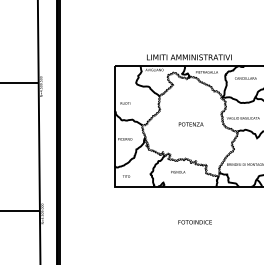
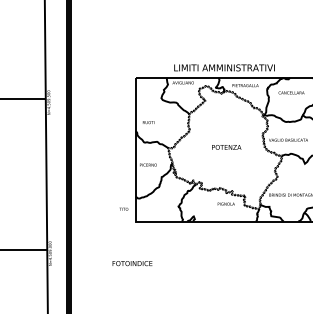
text: (177, 171) -> (225, 203), moved
text: (126, 175) -> (123, 208), moved
text: (195, 222) -> (132, 263), moved

